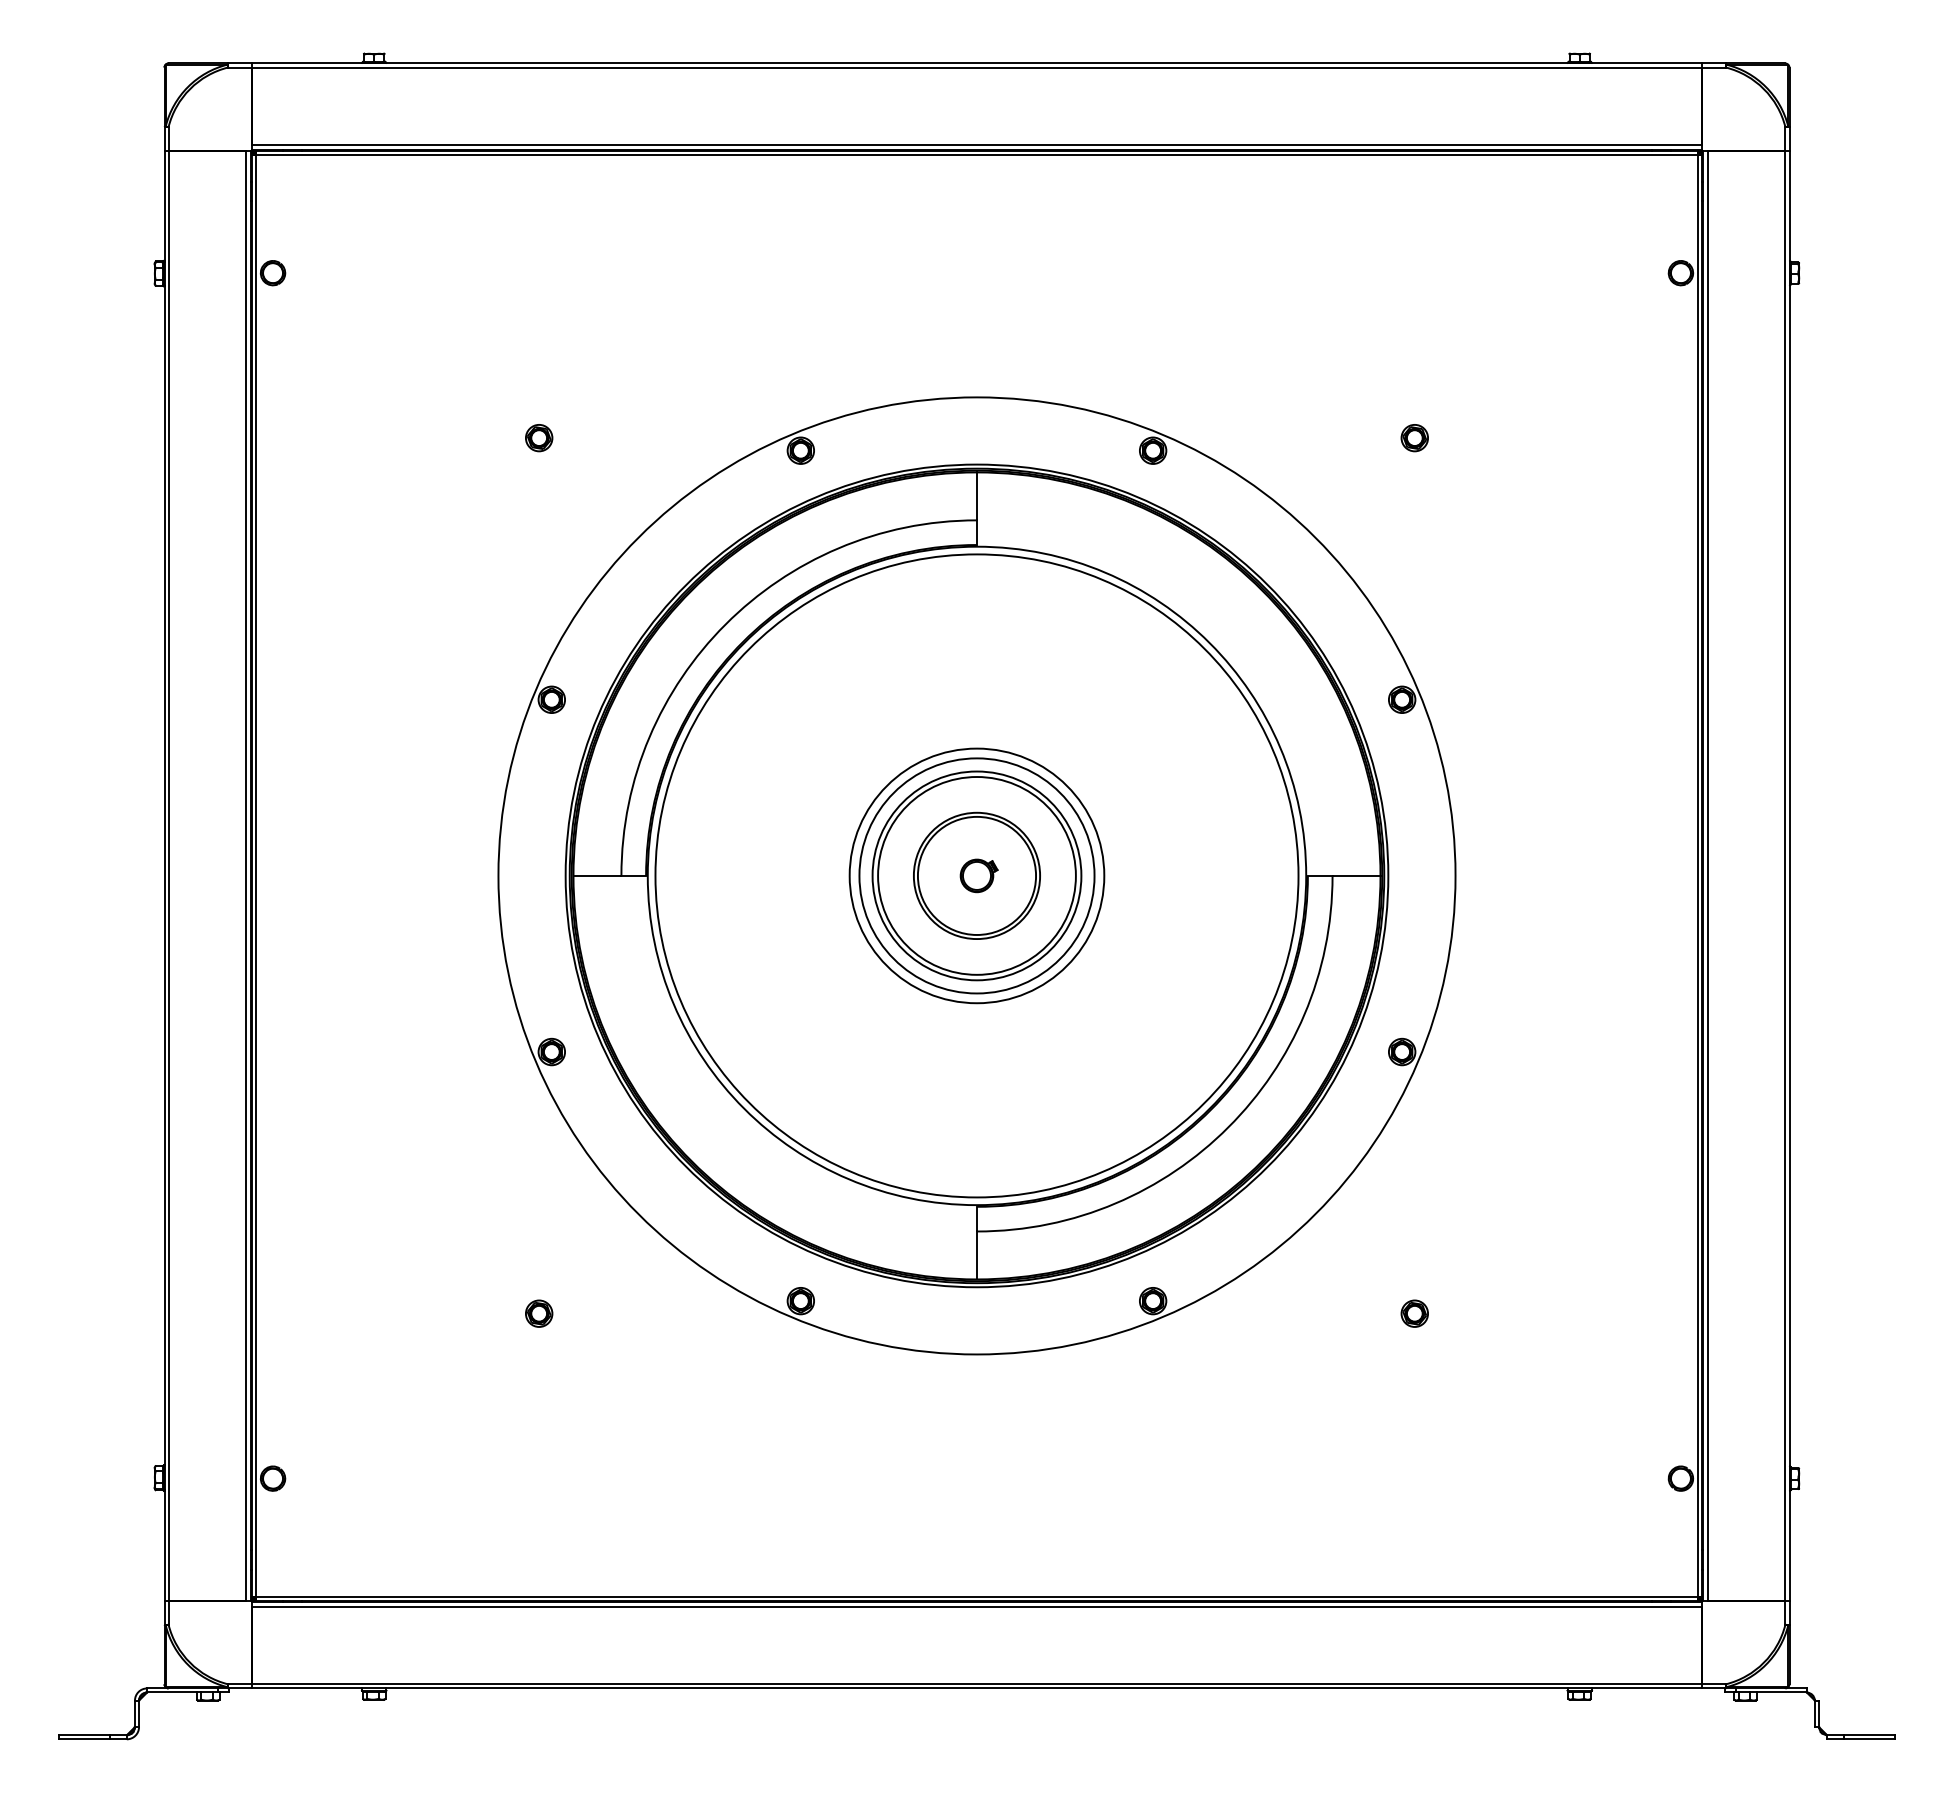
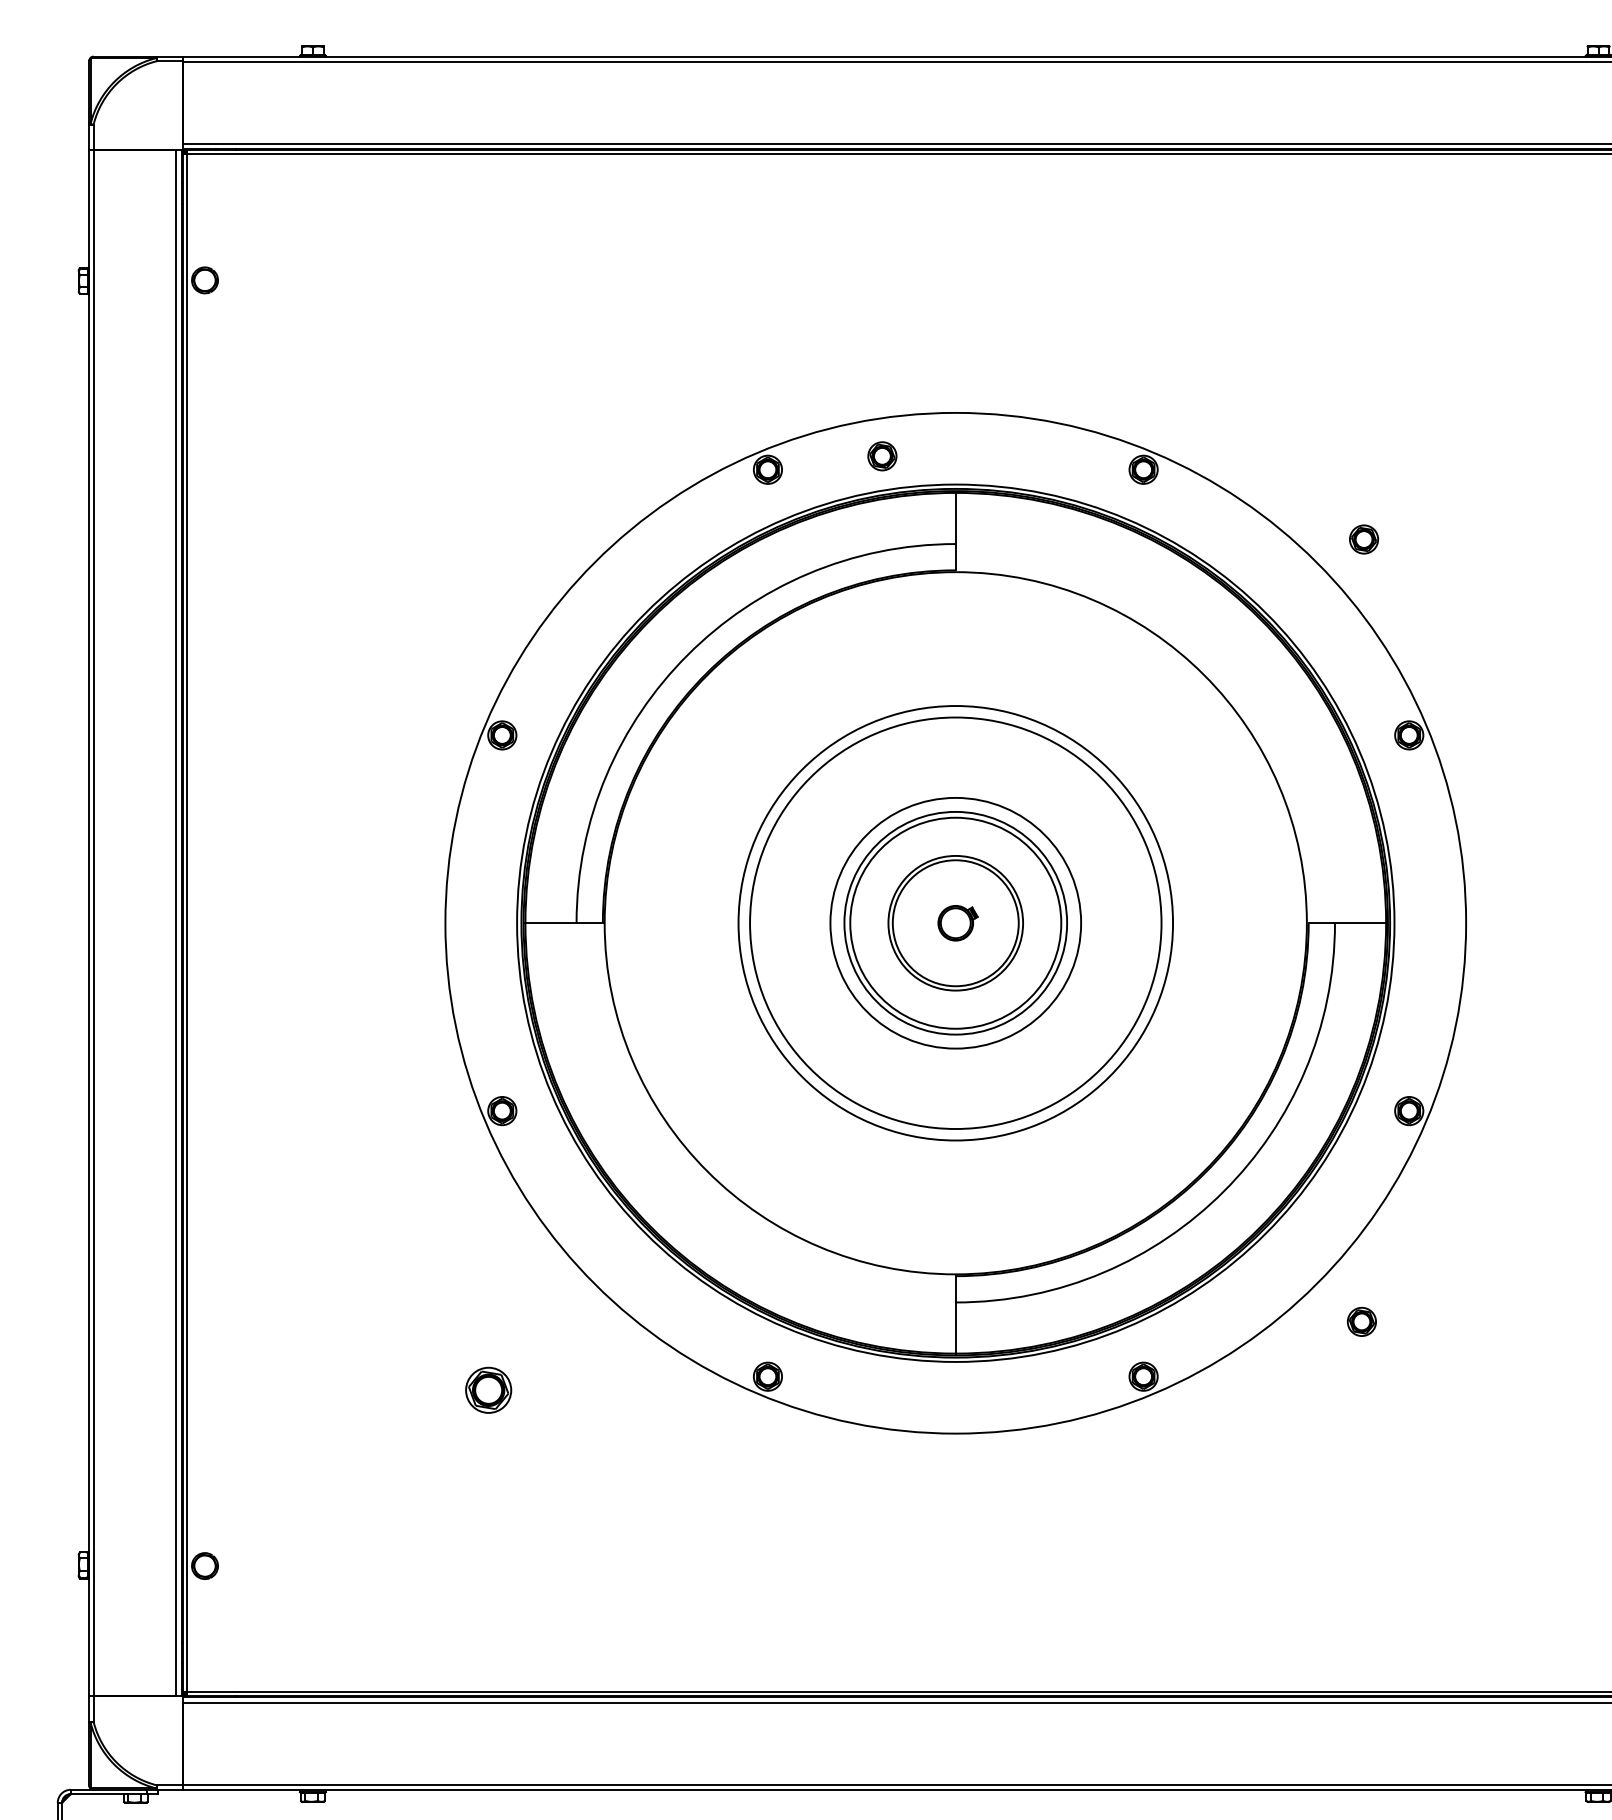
part: (539, 438) -> (882, 456), moved
part: (1414, 438) -> (1363, 539), moved
circle: (976, 875) -> (955, 922), size x0.6
circle: (976, 875) -> (955, 922), size x1.6
part: (539, 1313) -> (489, 1389), size x1.6
part: (1414, 1313) -> (1361, 1321), moved

